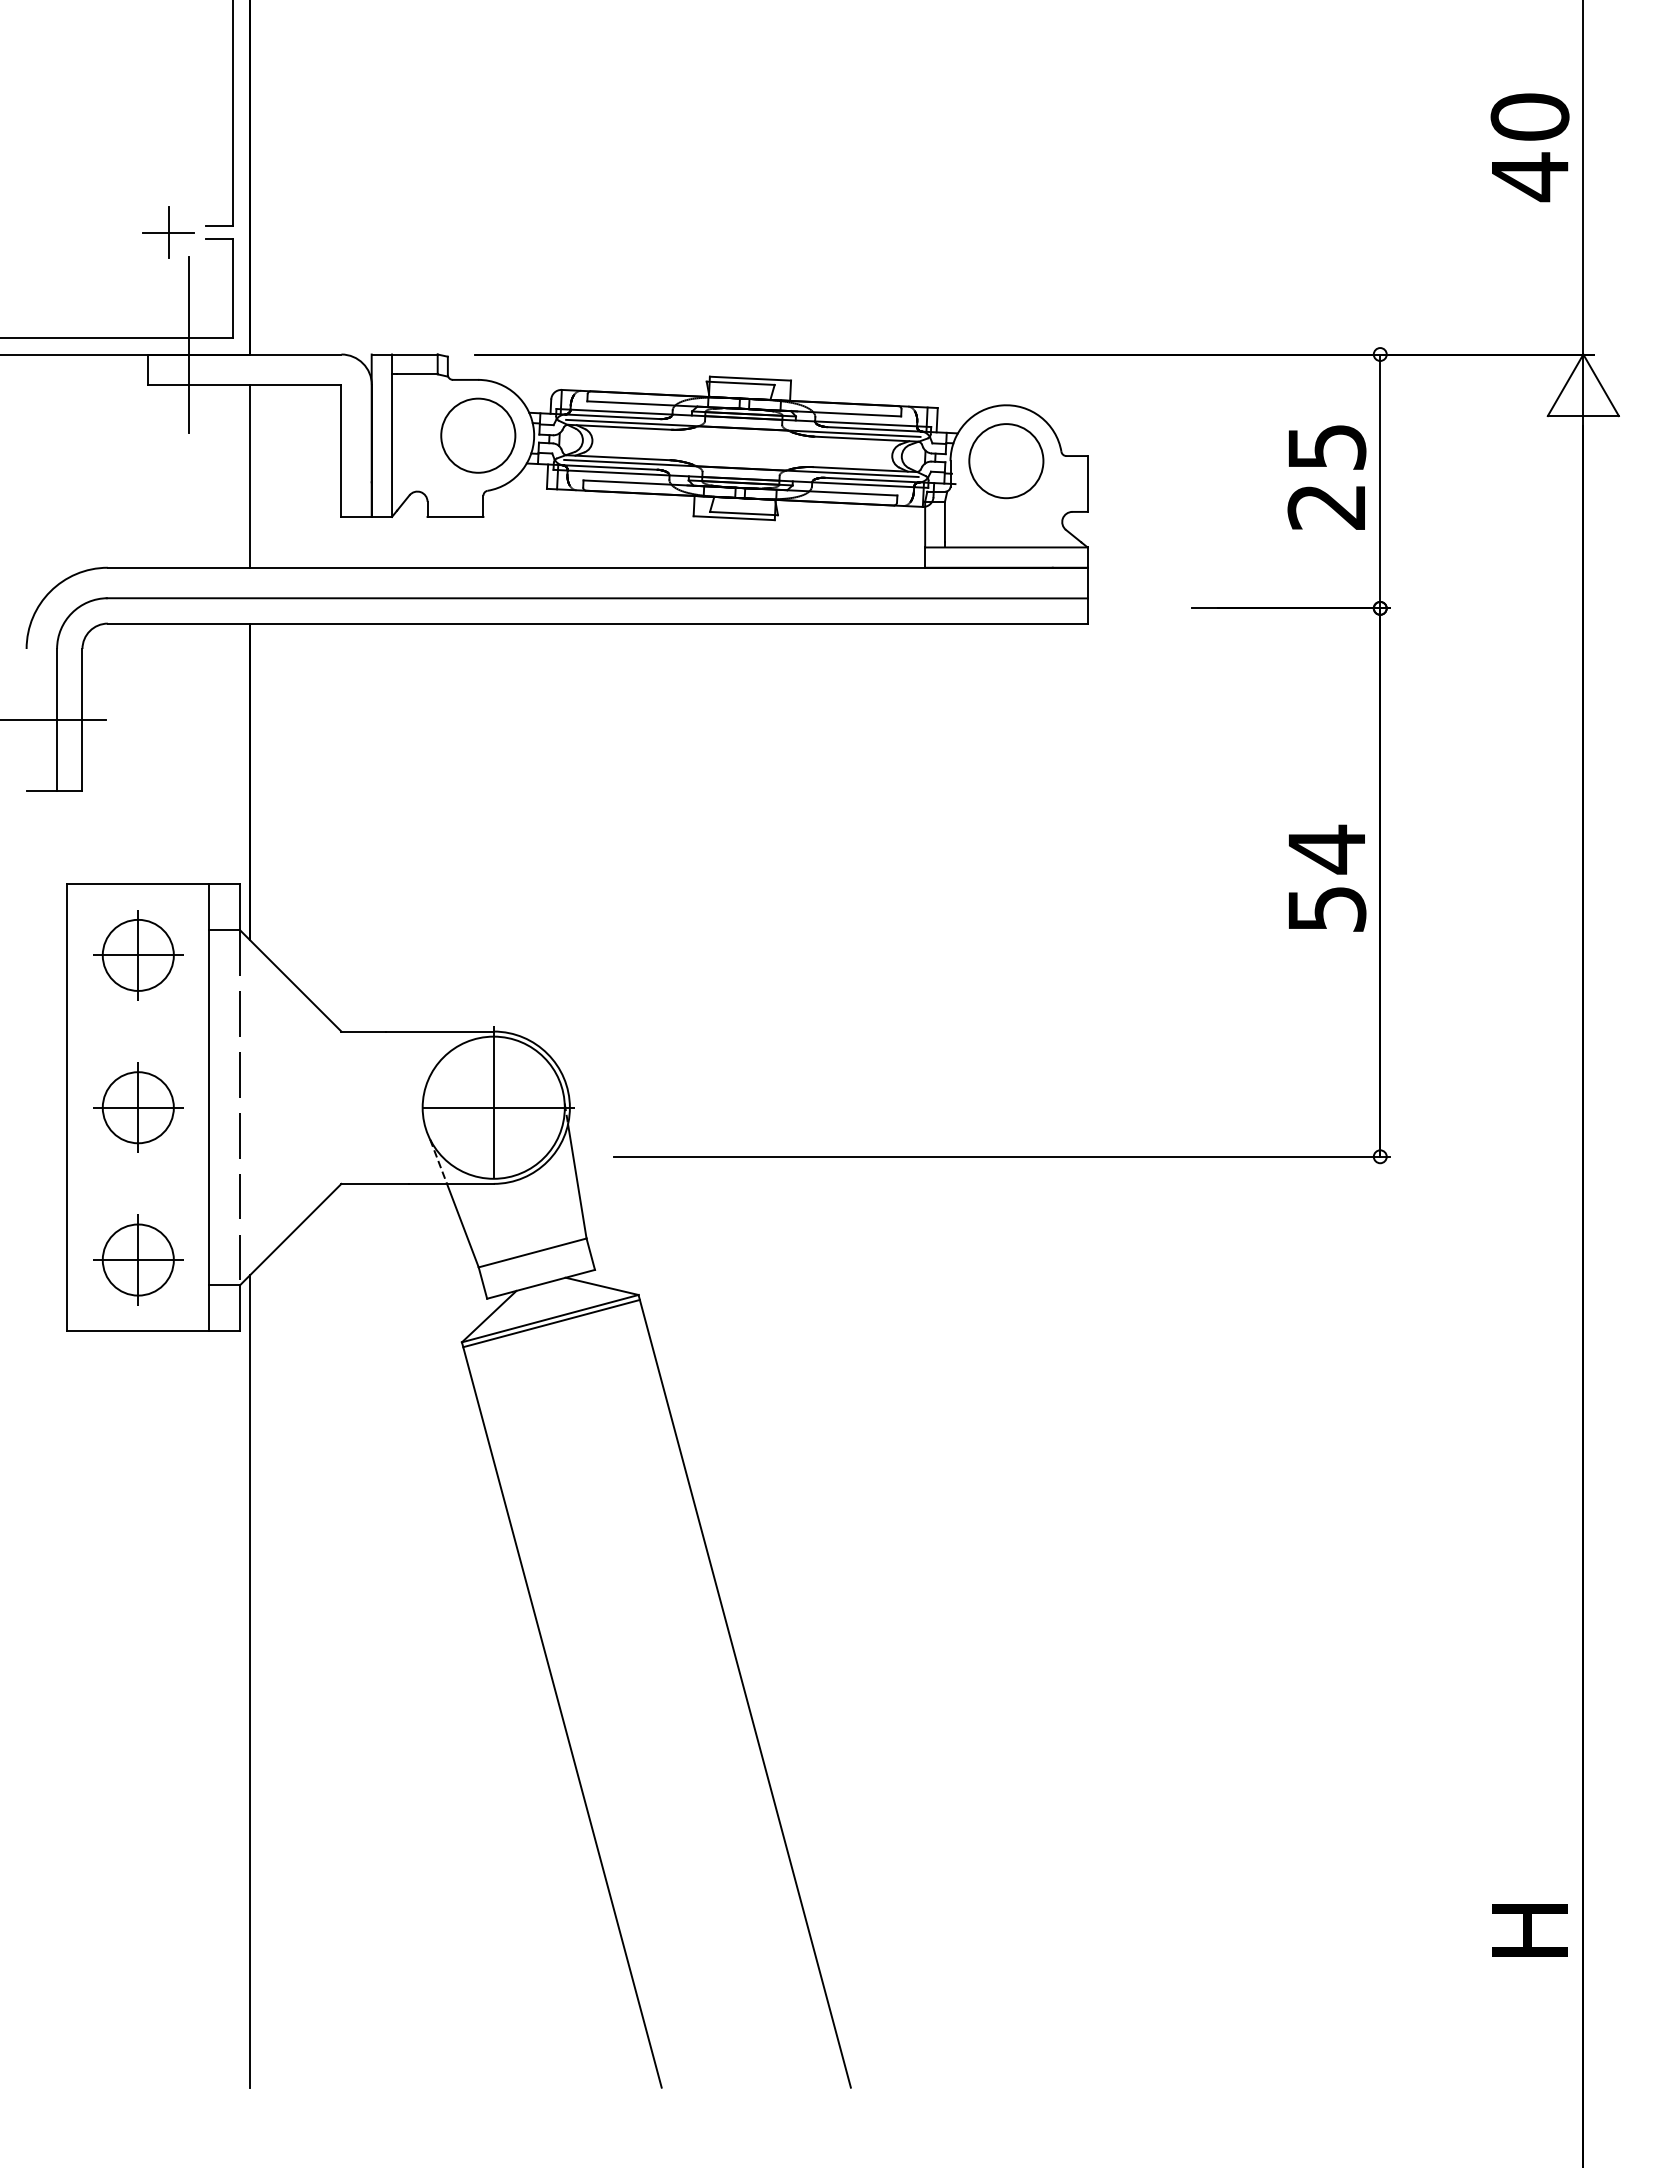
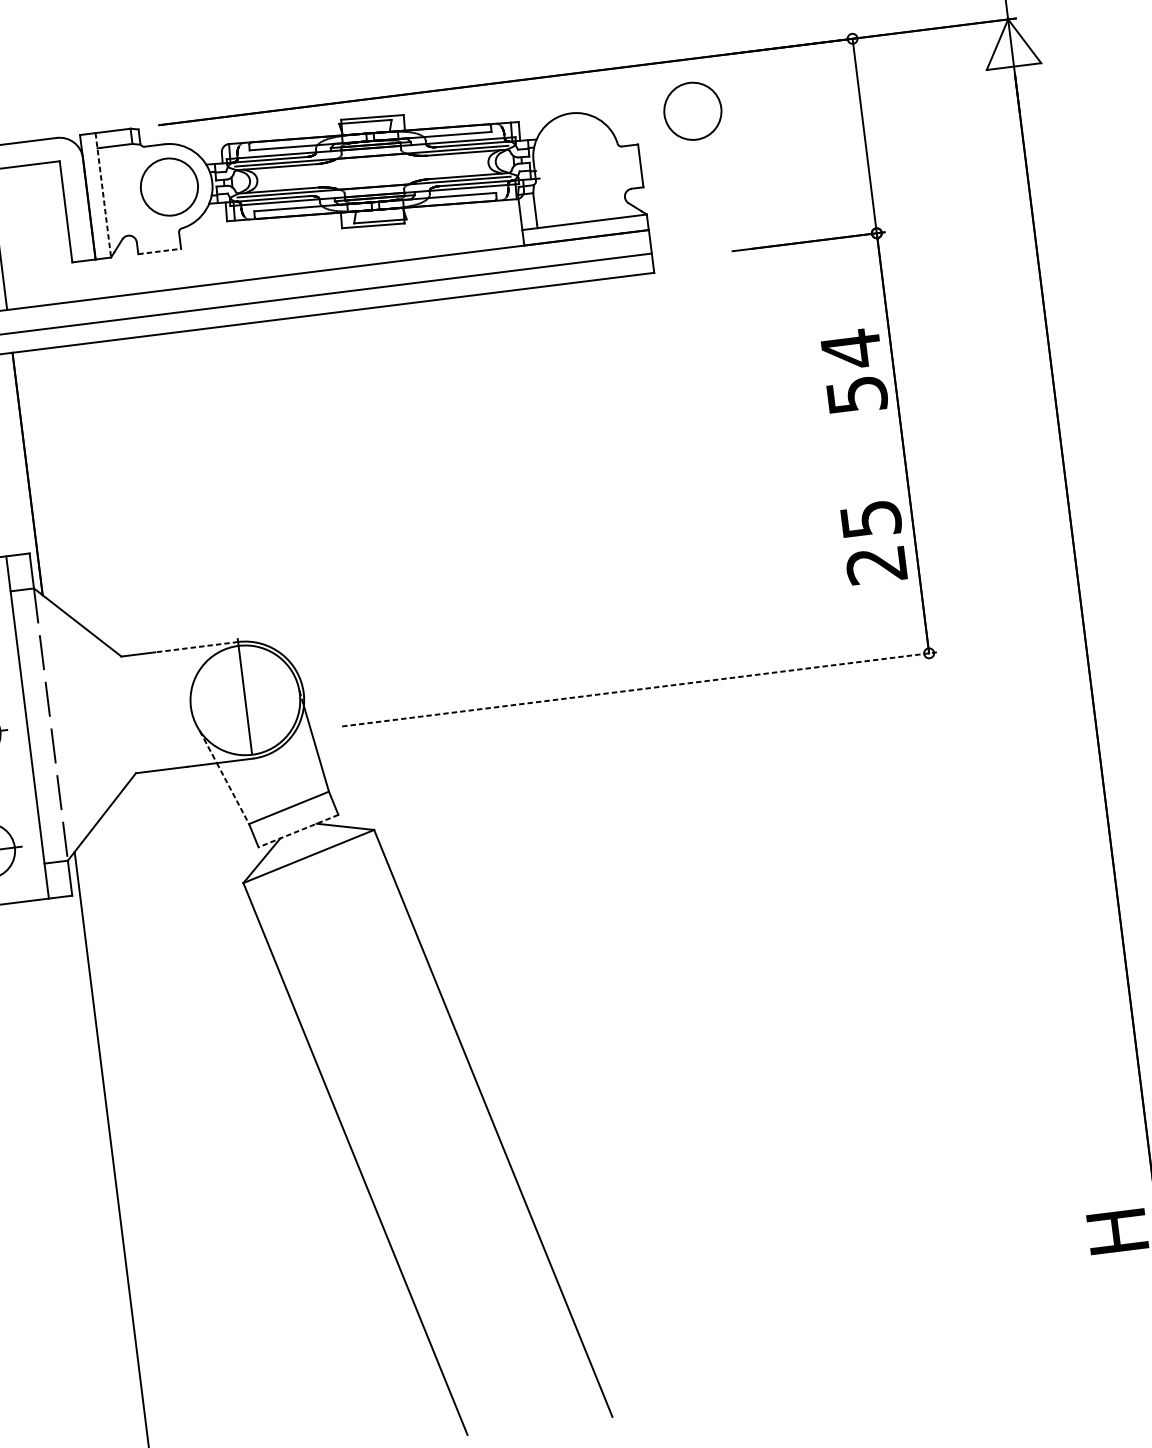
line: (392, 436) -> (103, 195), solid -> dashed
circle: (1006, 461) -> (693, 111), moved
text: (1326, 477) -> (873, 542), moved
line: (455, 516) -> (159, 251), solid -> dashed
text: (1327, 877) -> (854, 370), moved
line: (439, 1031) -> (196, 647), solid -> dashed
line: (493, 1107) -> (245, 700), removed
line: (1002, 1156) -> (639, 689), solid -> dashed
line: (462, 1225) -> (232, 793), solid -> dashed
line: (541, 1284) -> (298, 831), solid -> dashed
line: (551, 1323) -> (310, 860), removed

